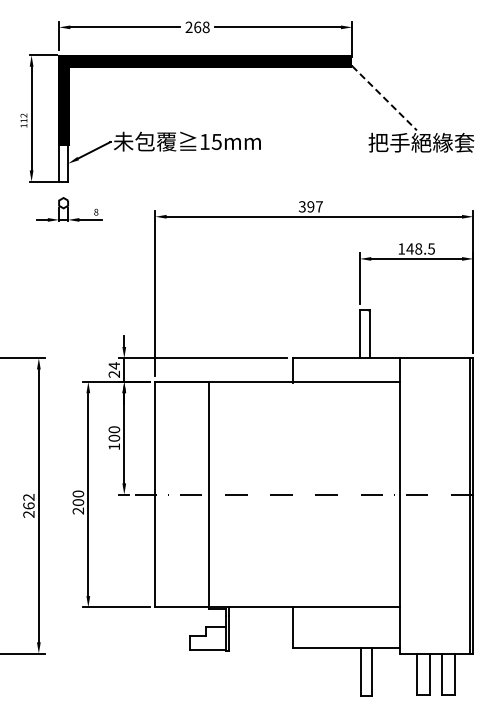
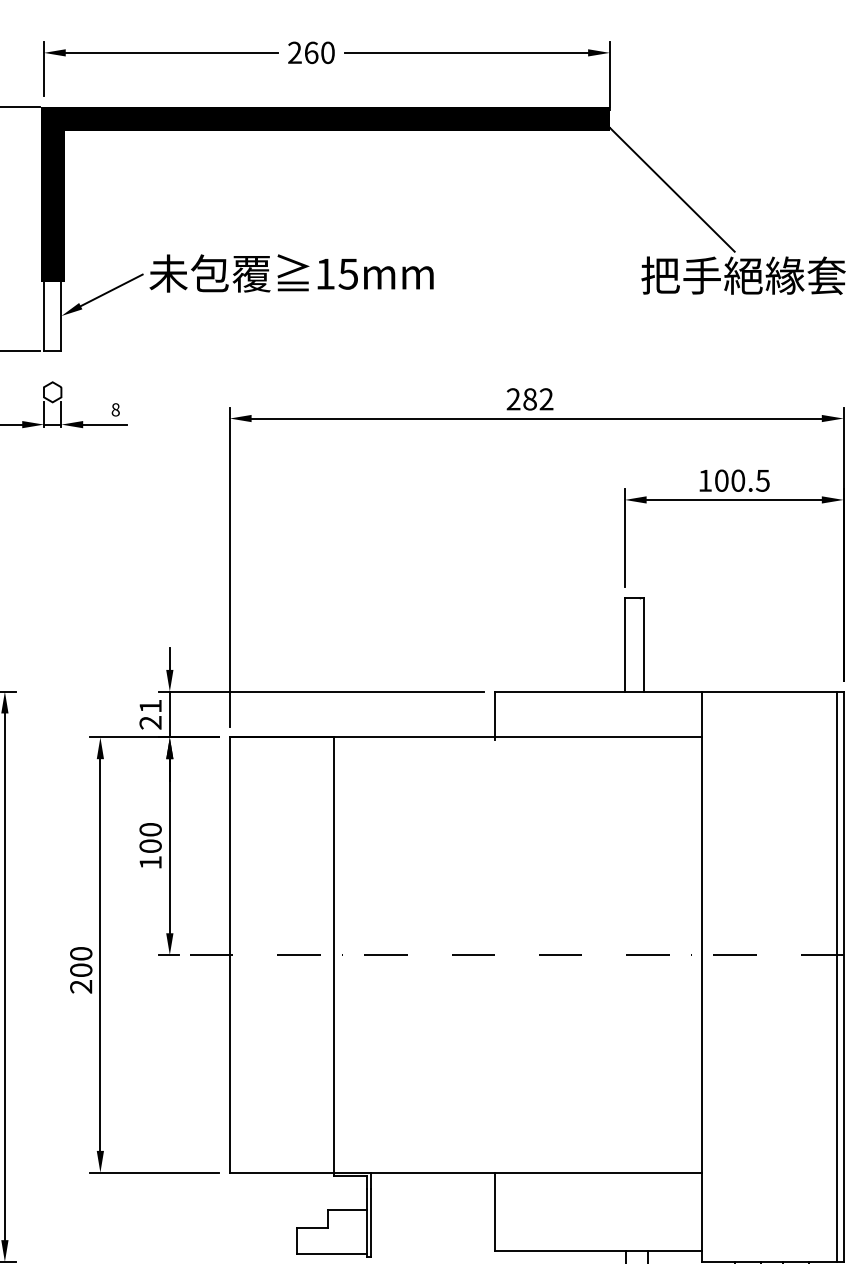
text: (205, 27) -> (326, 53), 268 -> 260
line: (384, 98) -> (672, 190), dashed -> solid
text: (310, 206) -> (529, 398), 397 -> 282
text: (414, 248) -> (730, 479), 148.5 -> 100.5
text: (113, 365) -> (148, 705), 24 -> 21

